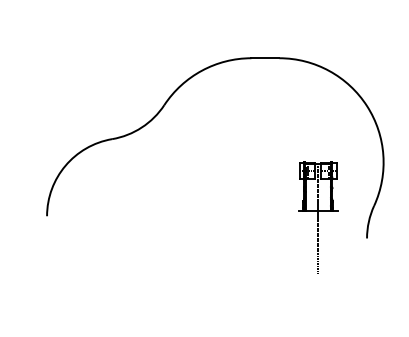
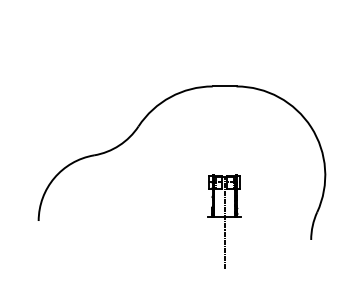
part: (318, 216) -> (224, 221), moved

